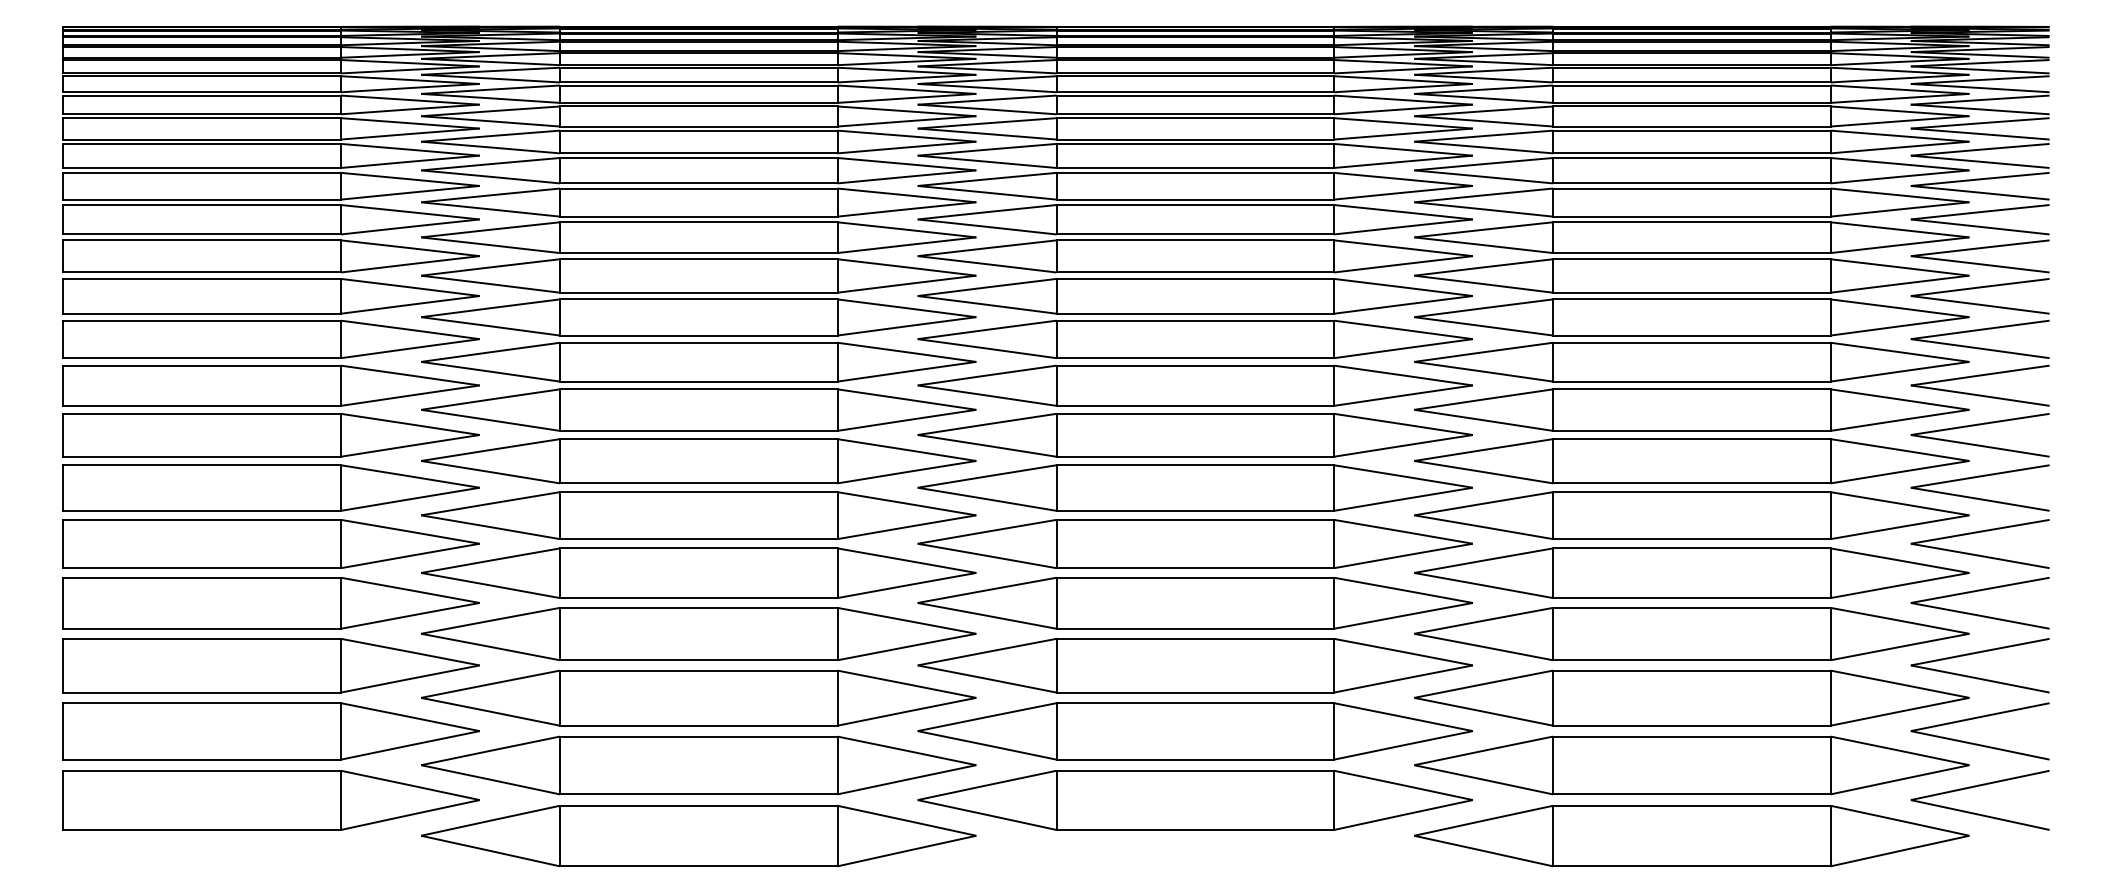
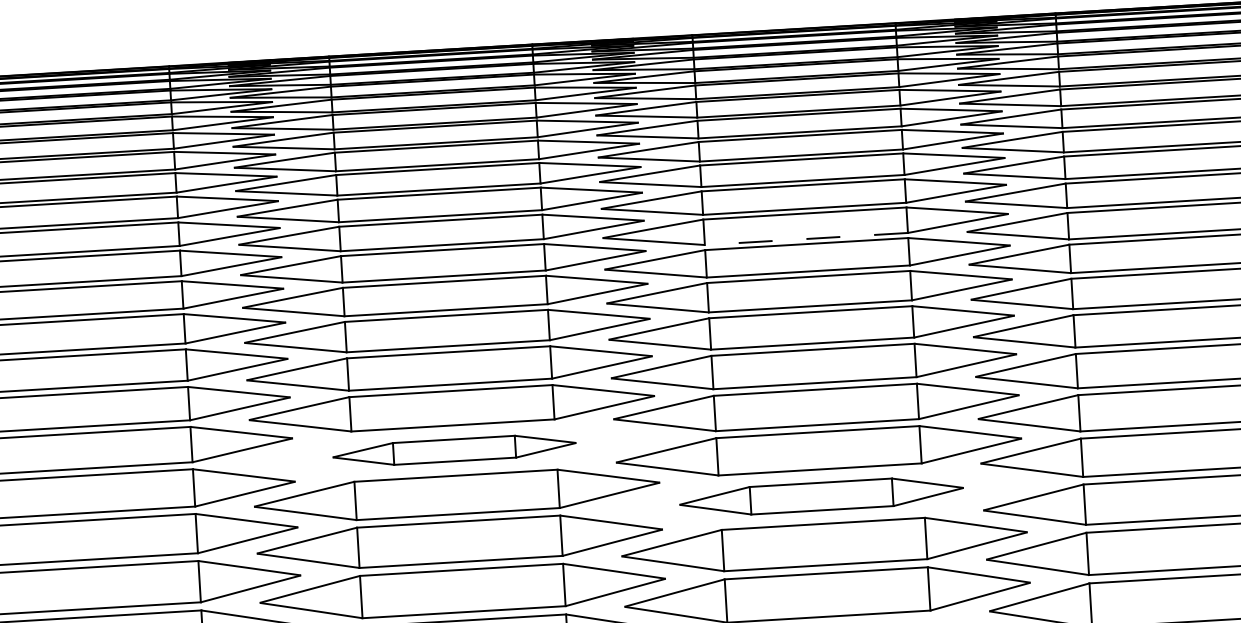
line: (1195, 313) -> (806, 238), solid -> dashed
part: (698, 572) -> (454, 449), size x0.6
part: (1194, 665) -> (821, 496), size x0.7

